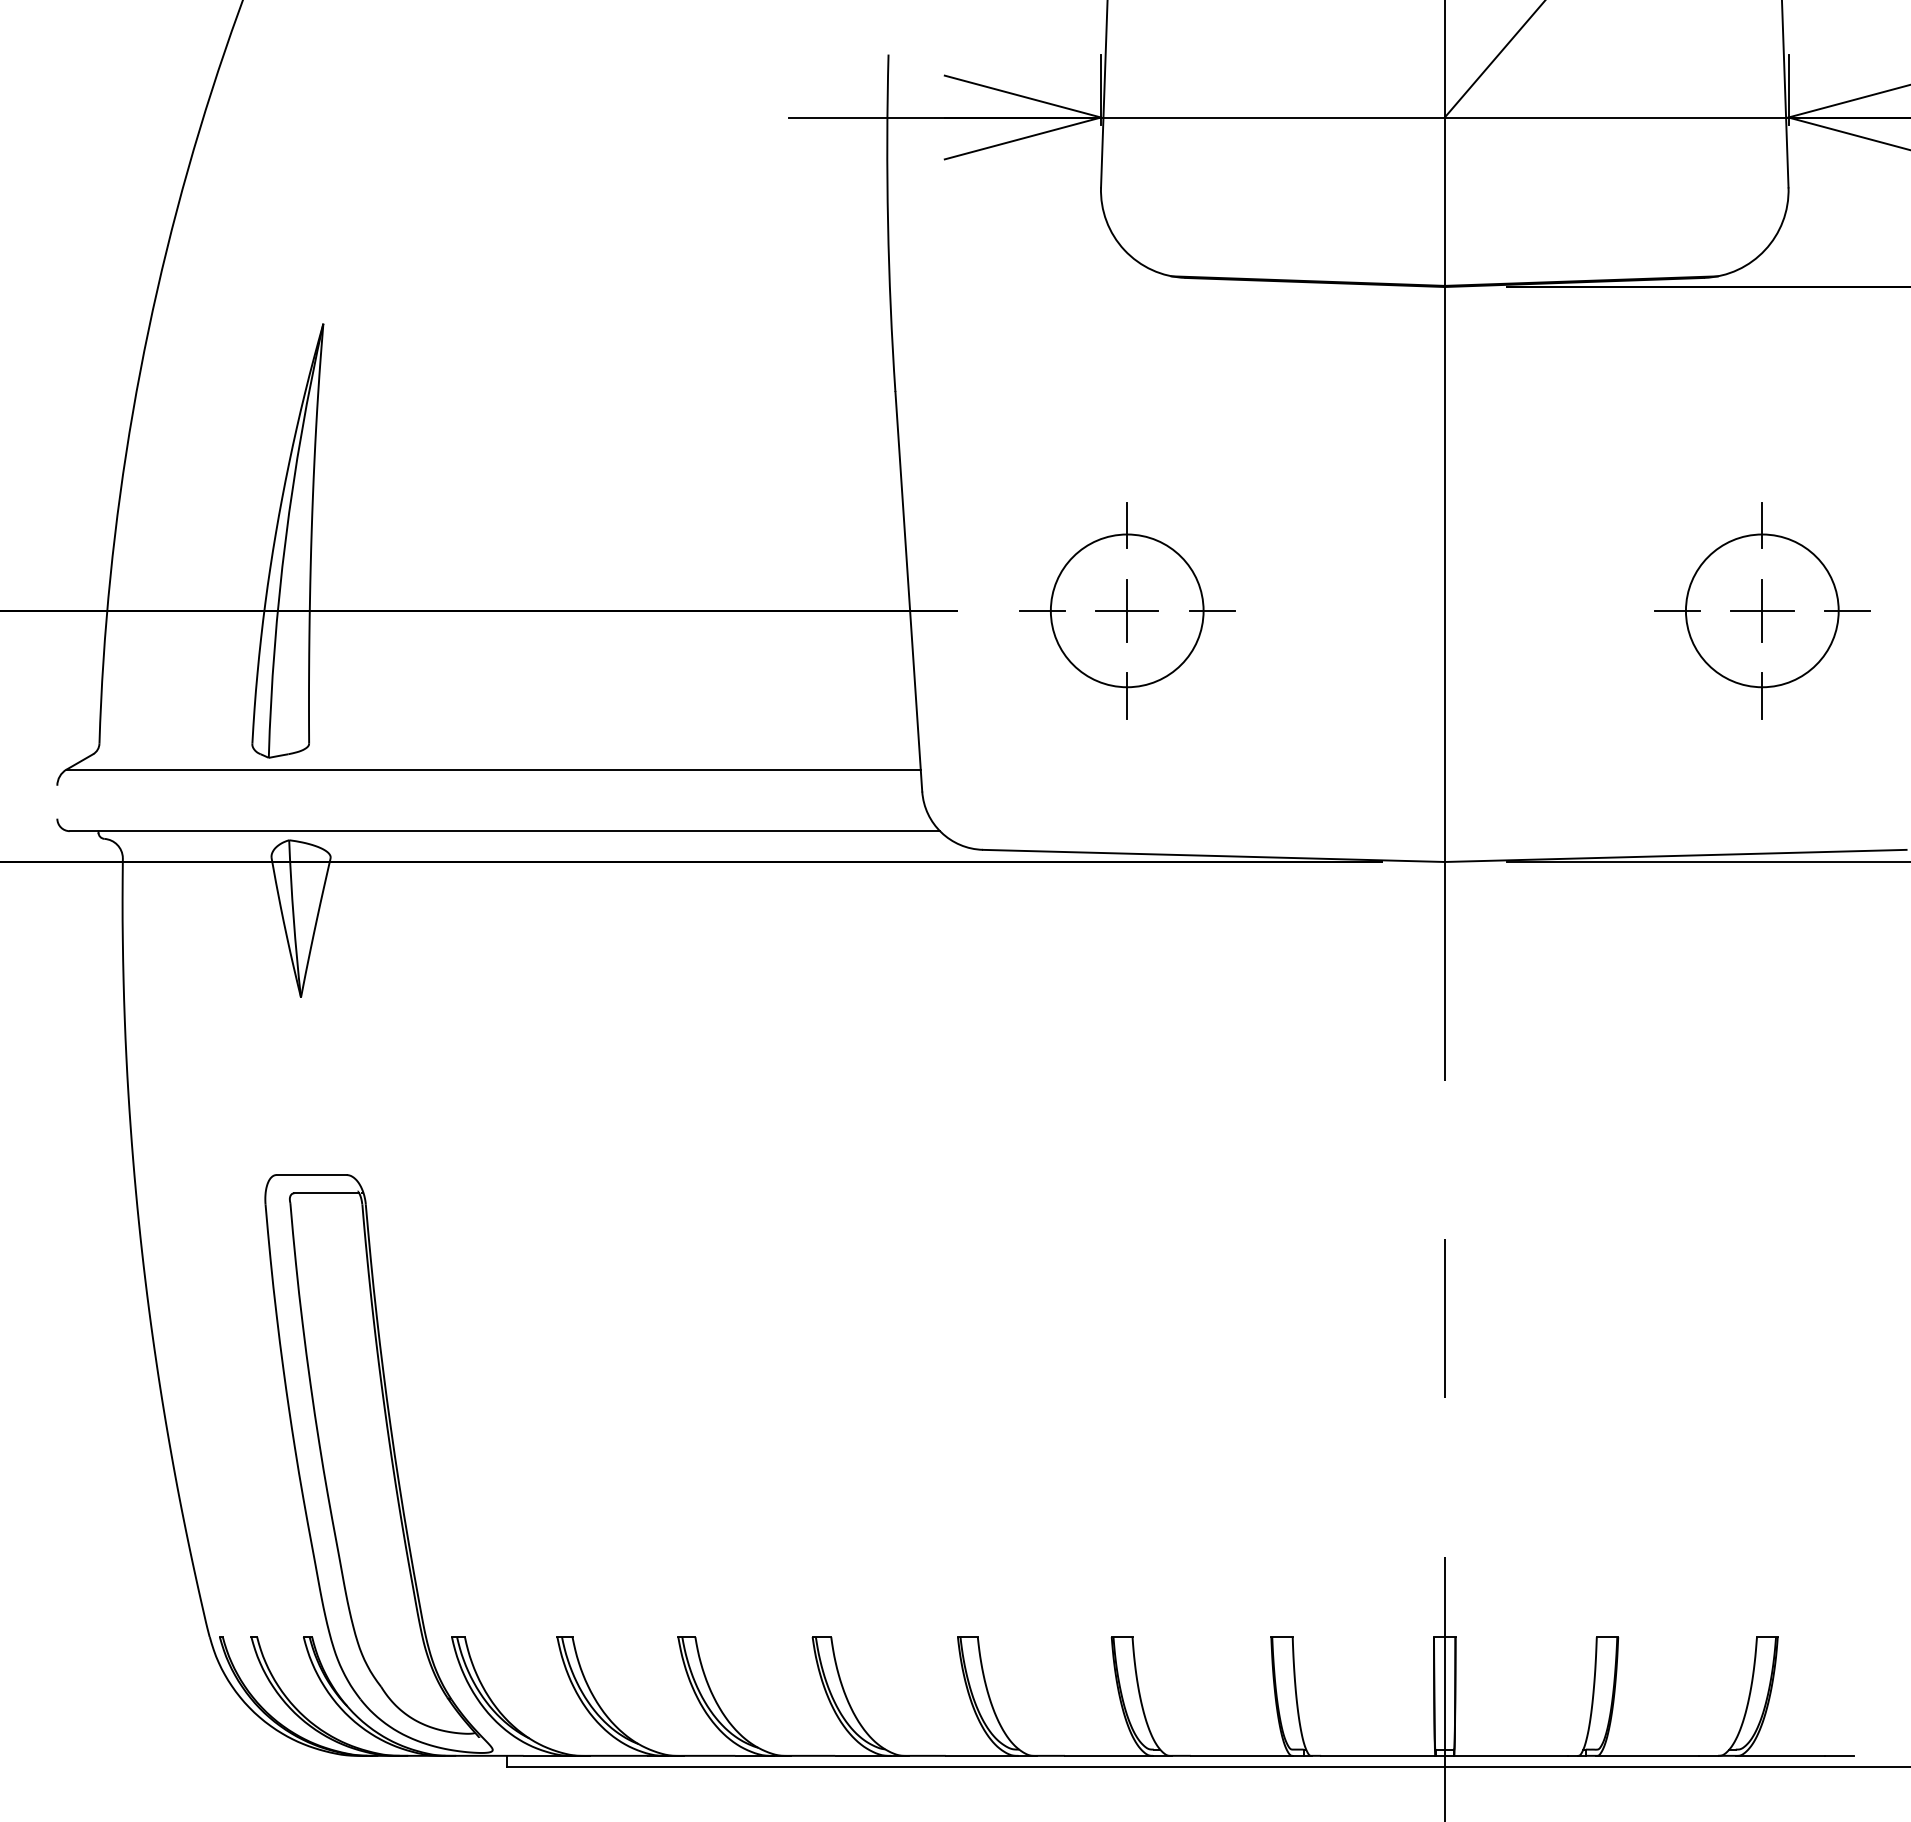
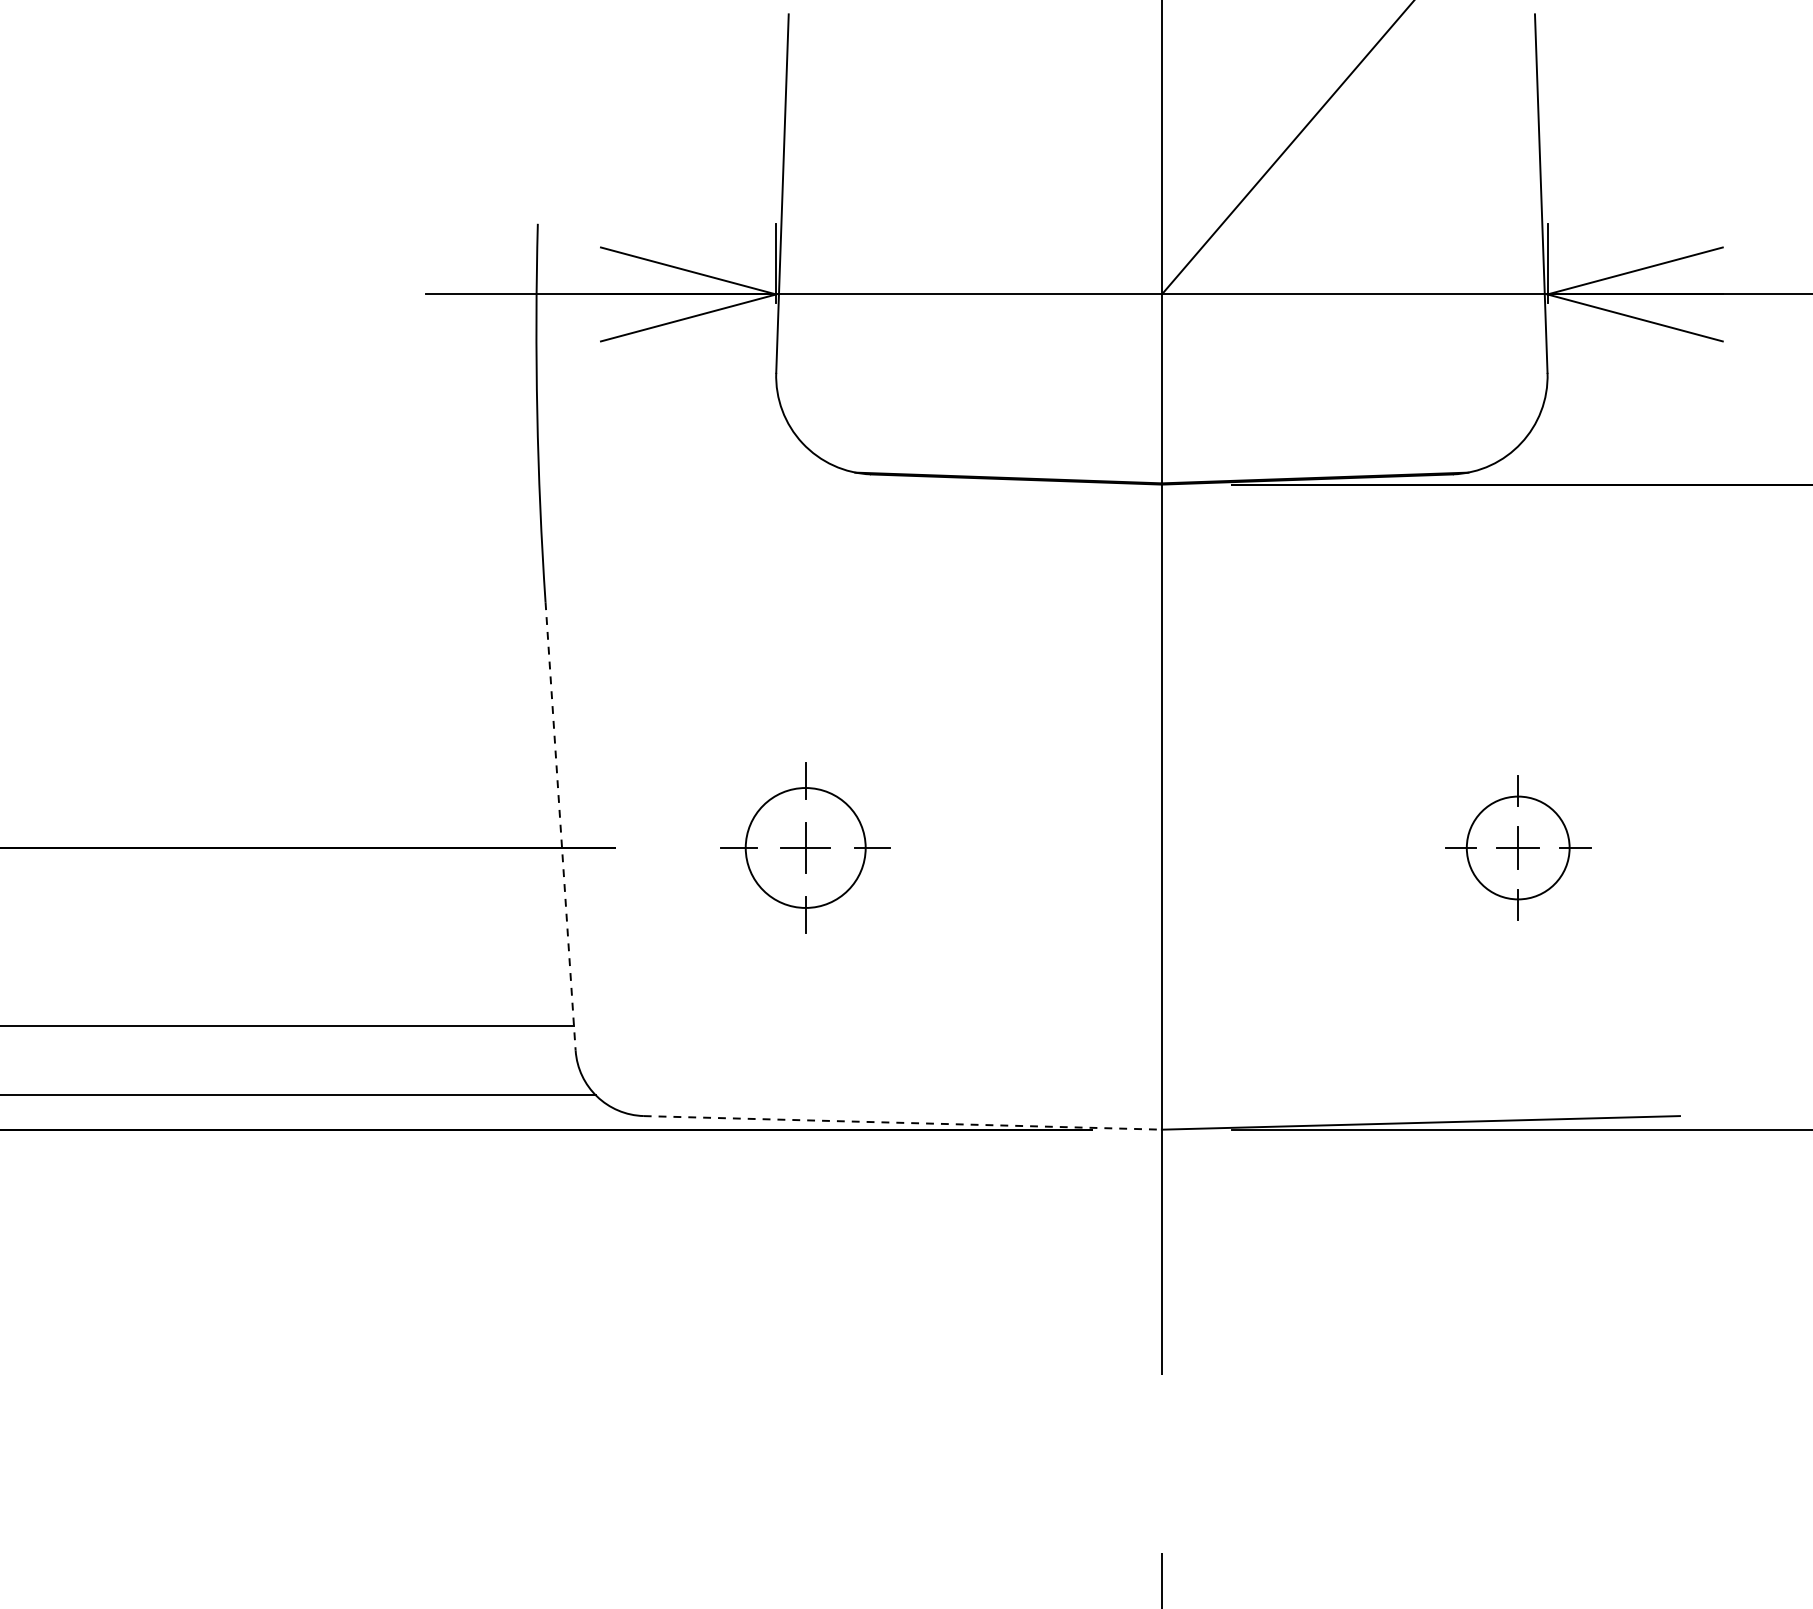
line: (908, 592) -> (560, 827), solid -> dashed
part: (1127, 610) -> (805, 847), size x0.7
part: (1762, 610) -> (1518, 847), size x0.6
line: (1214, 855) -> (903, 1122), solid -> dashed

